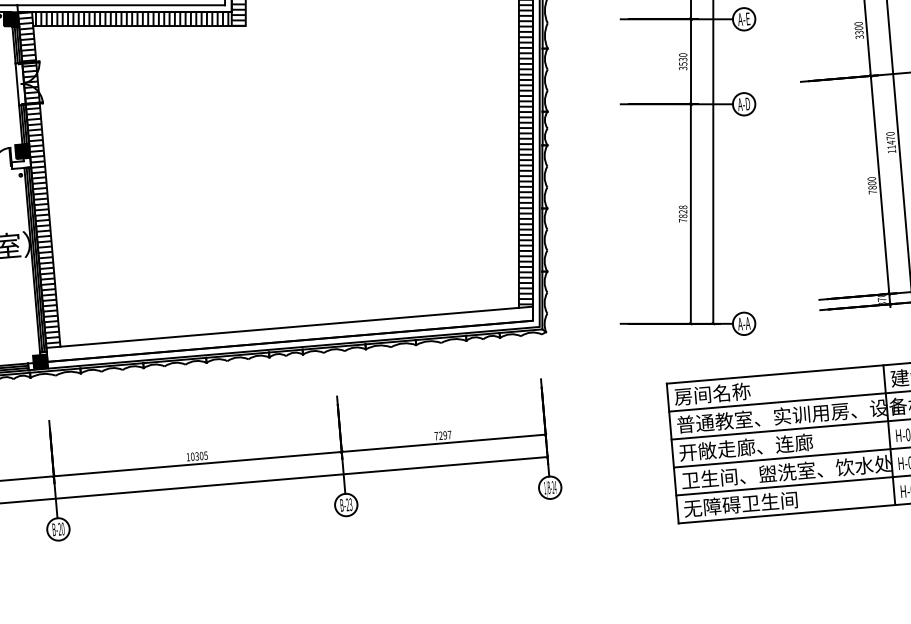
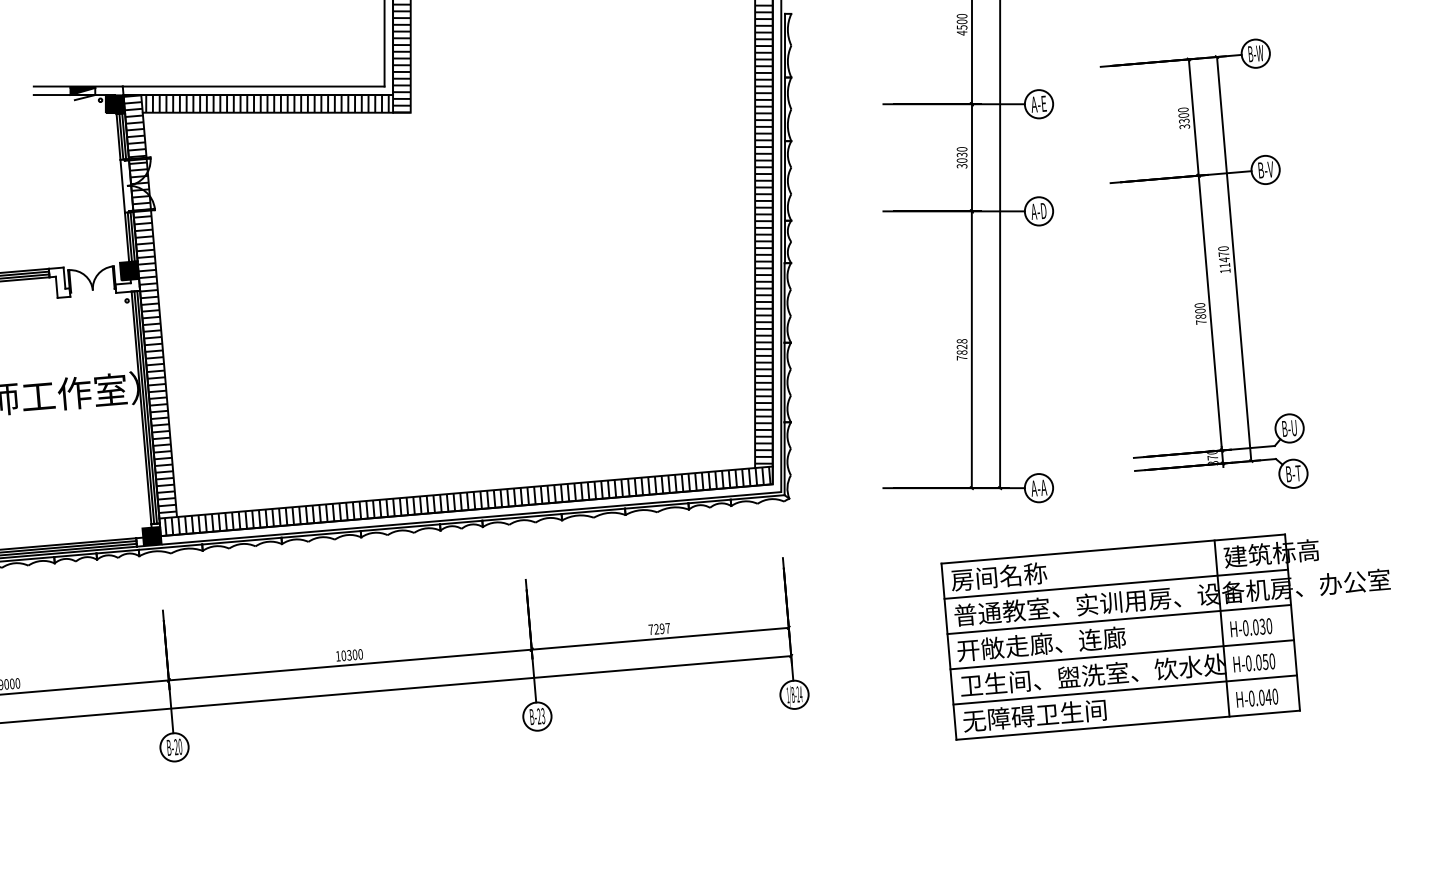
text: (682, 63) -> (961, 160), 3530 -> 3030
hatch: (290, 333) -> (467, 500), added
text: (205, 455) -> (360, 654), 10305 -> 10300

